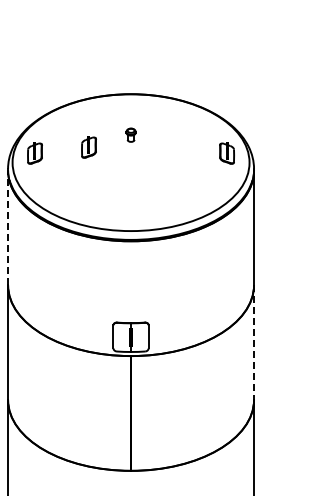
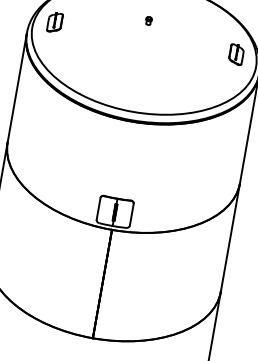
part: (130, 134) -> (148, 20), size x0.62
part: (88, 147) -> (106, 25), removed
line: (8, 227) -> (17, 88), dashed -> solid
line: (254, 342) -> (230, 237), dashed -> solid

